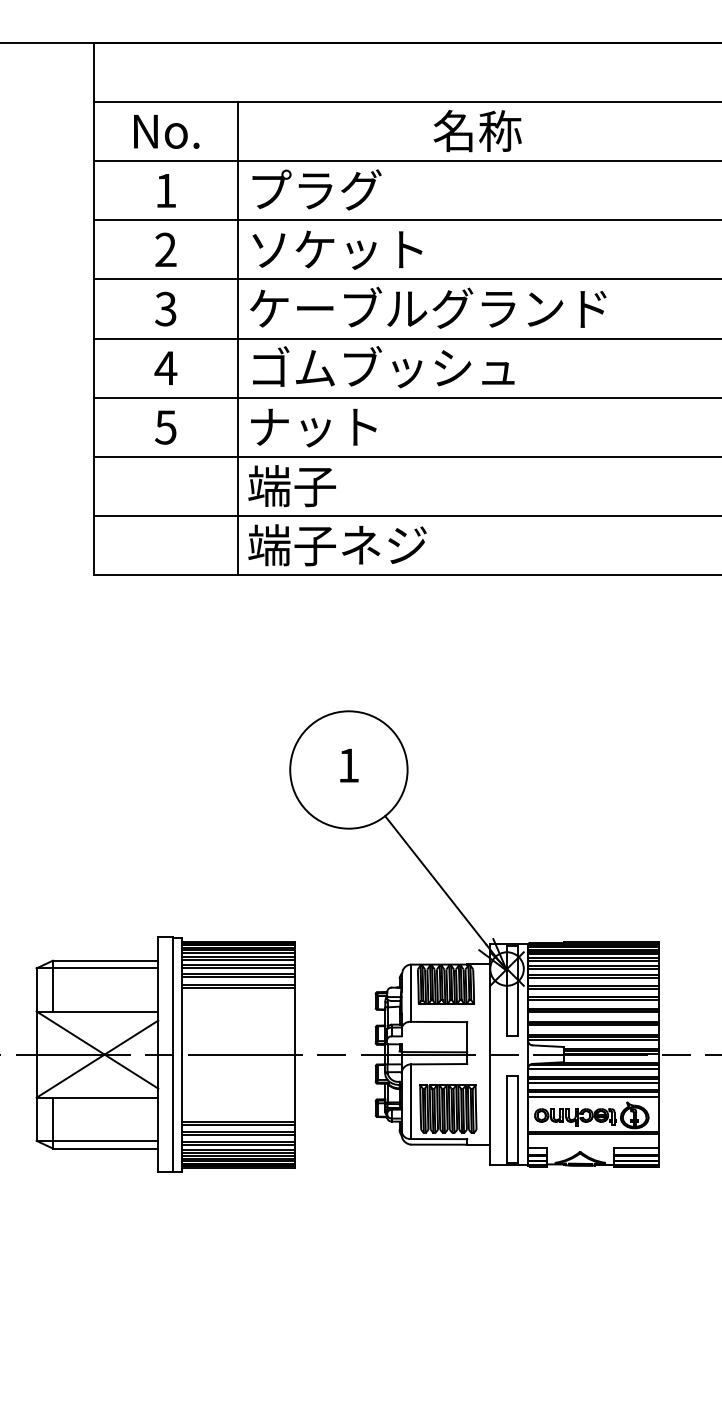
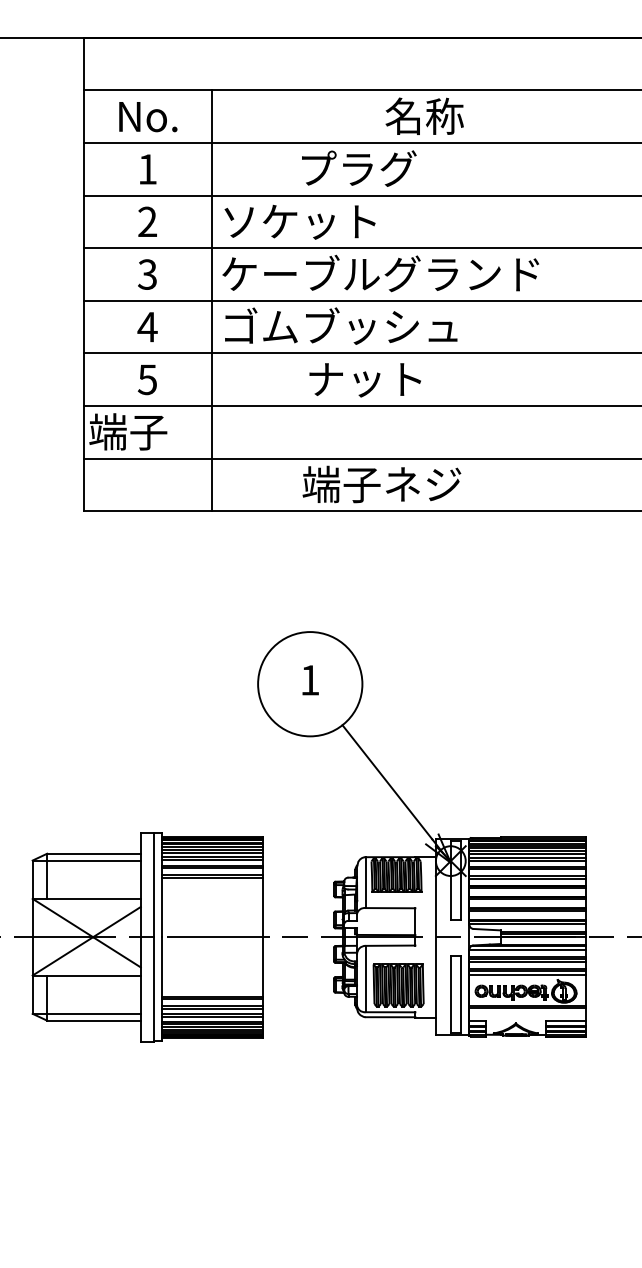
text: (316, 189) -> (358, 168), moved
text: (313, 427) -> (364, 379), moved
text: (291, 486) -> (127, 432), moved
text: (337, 545) -> (381, 484), moved

